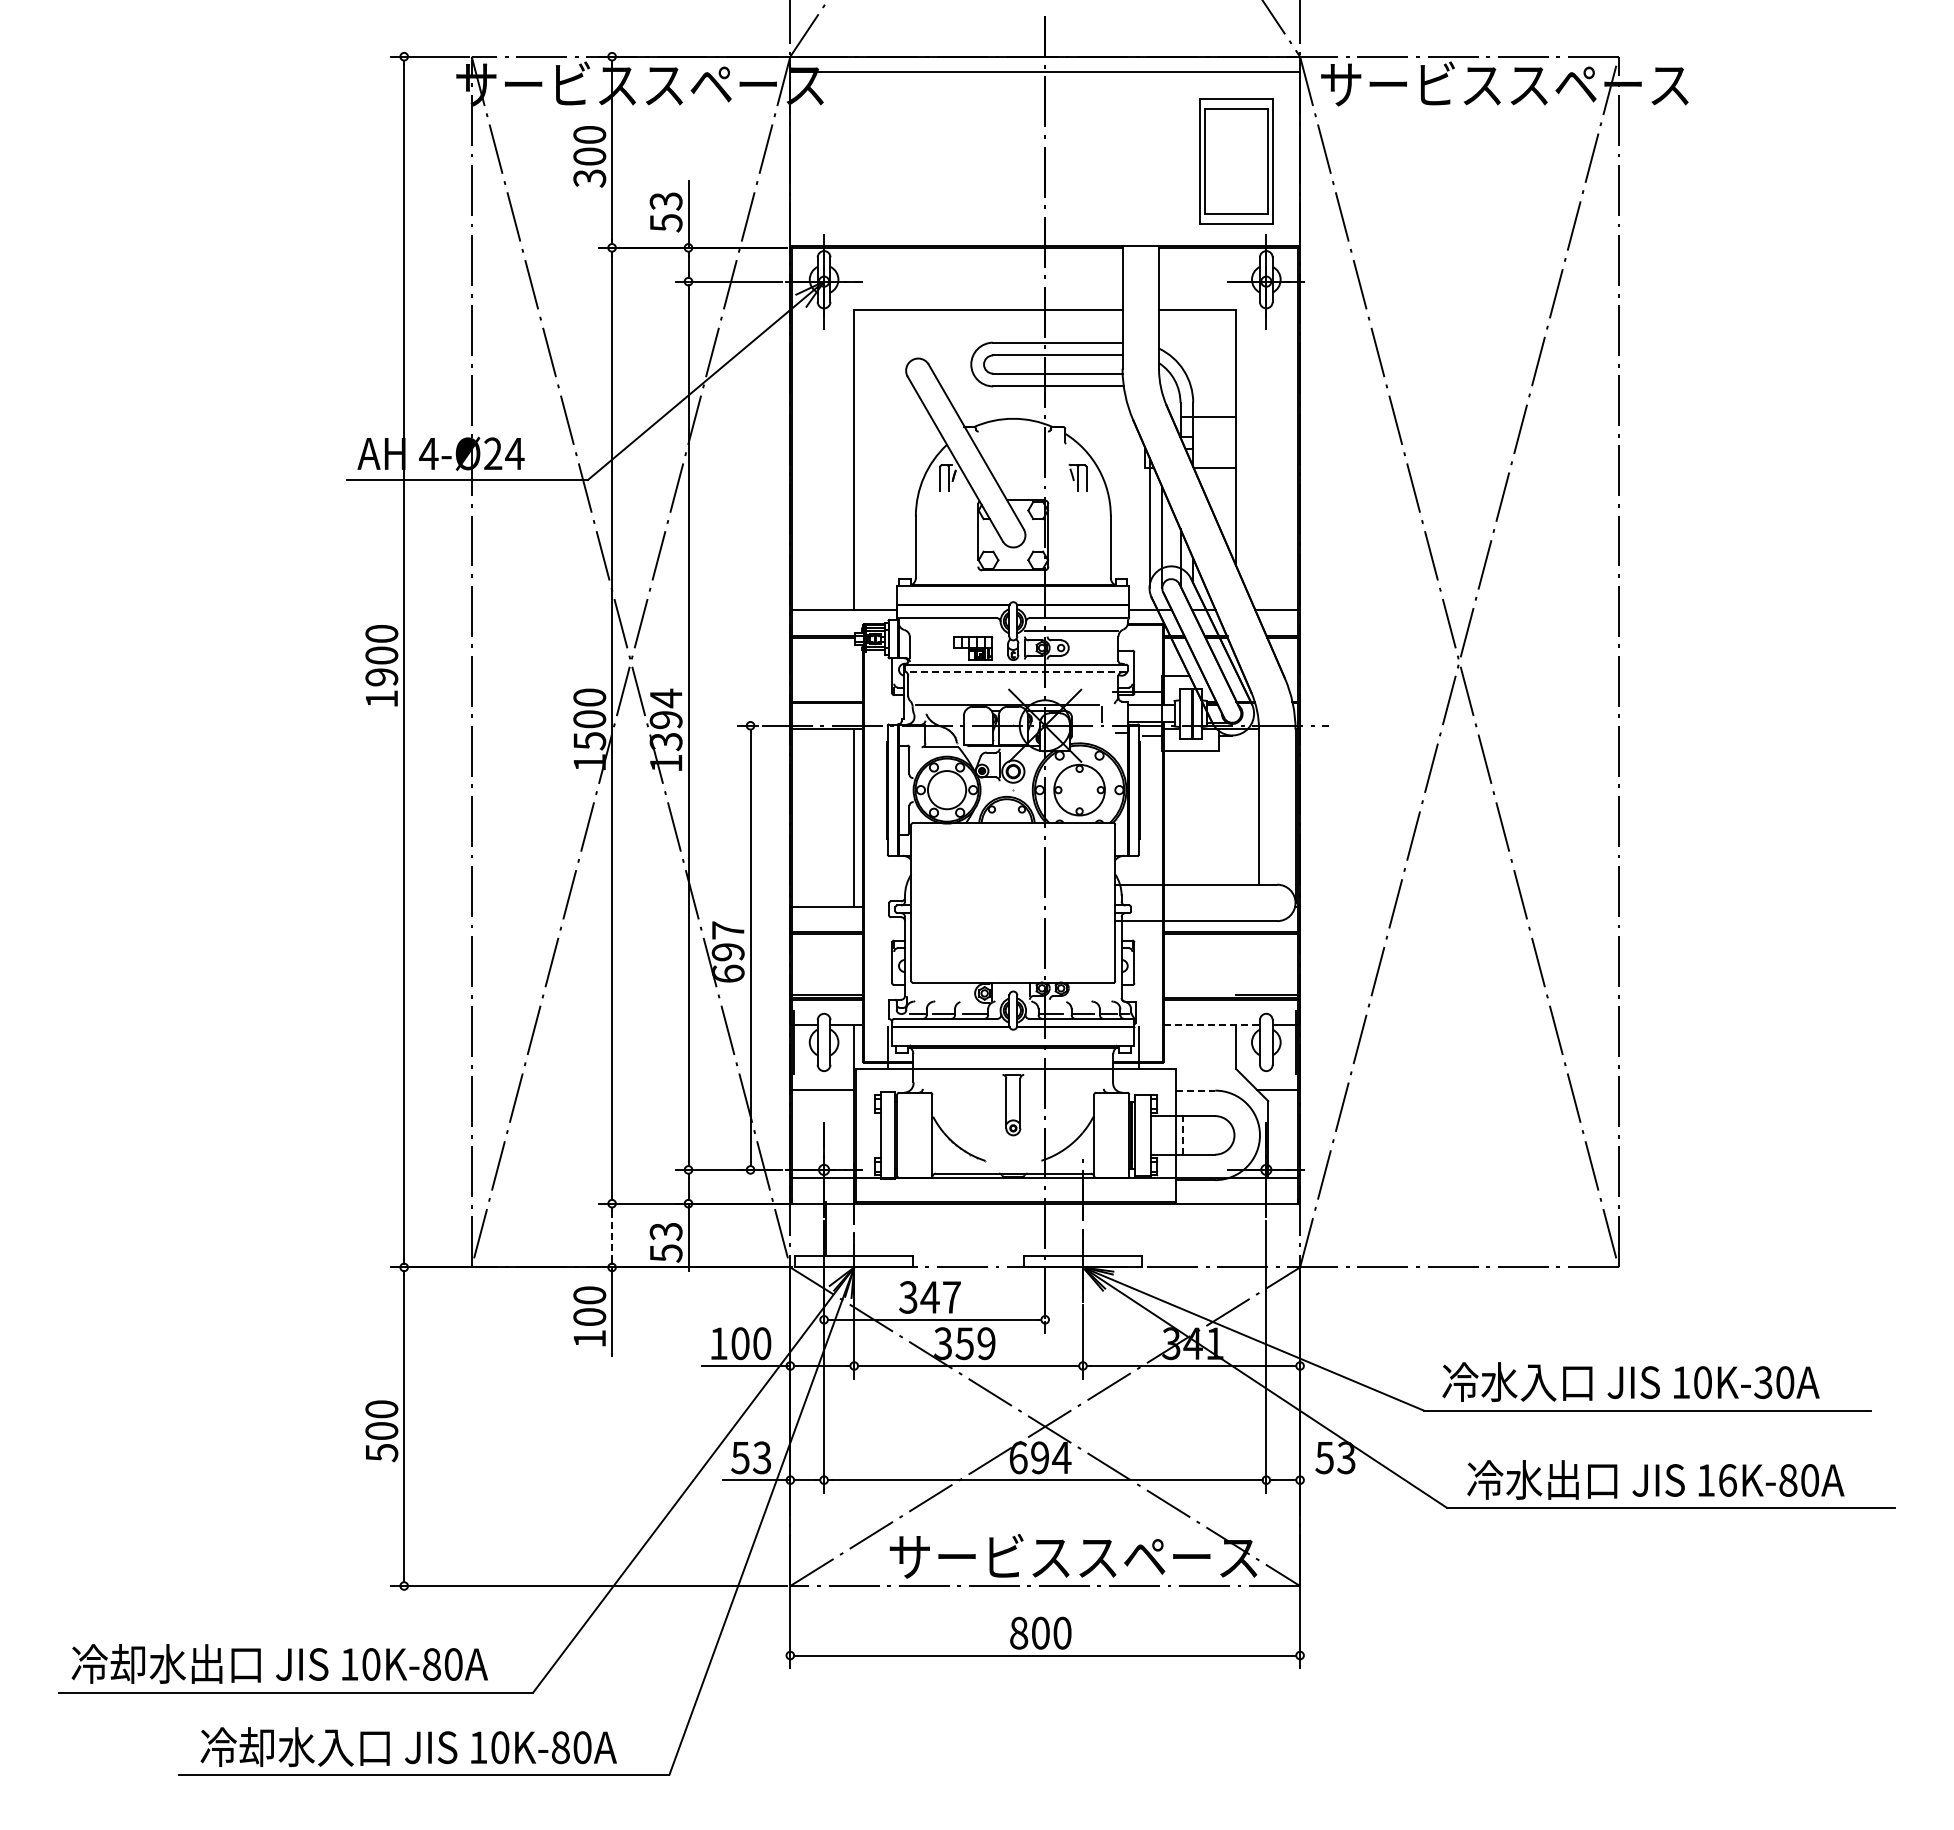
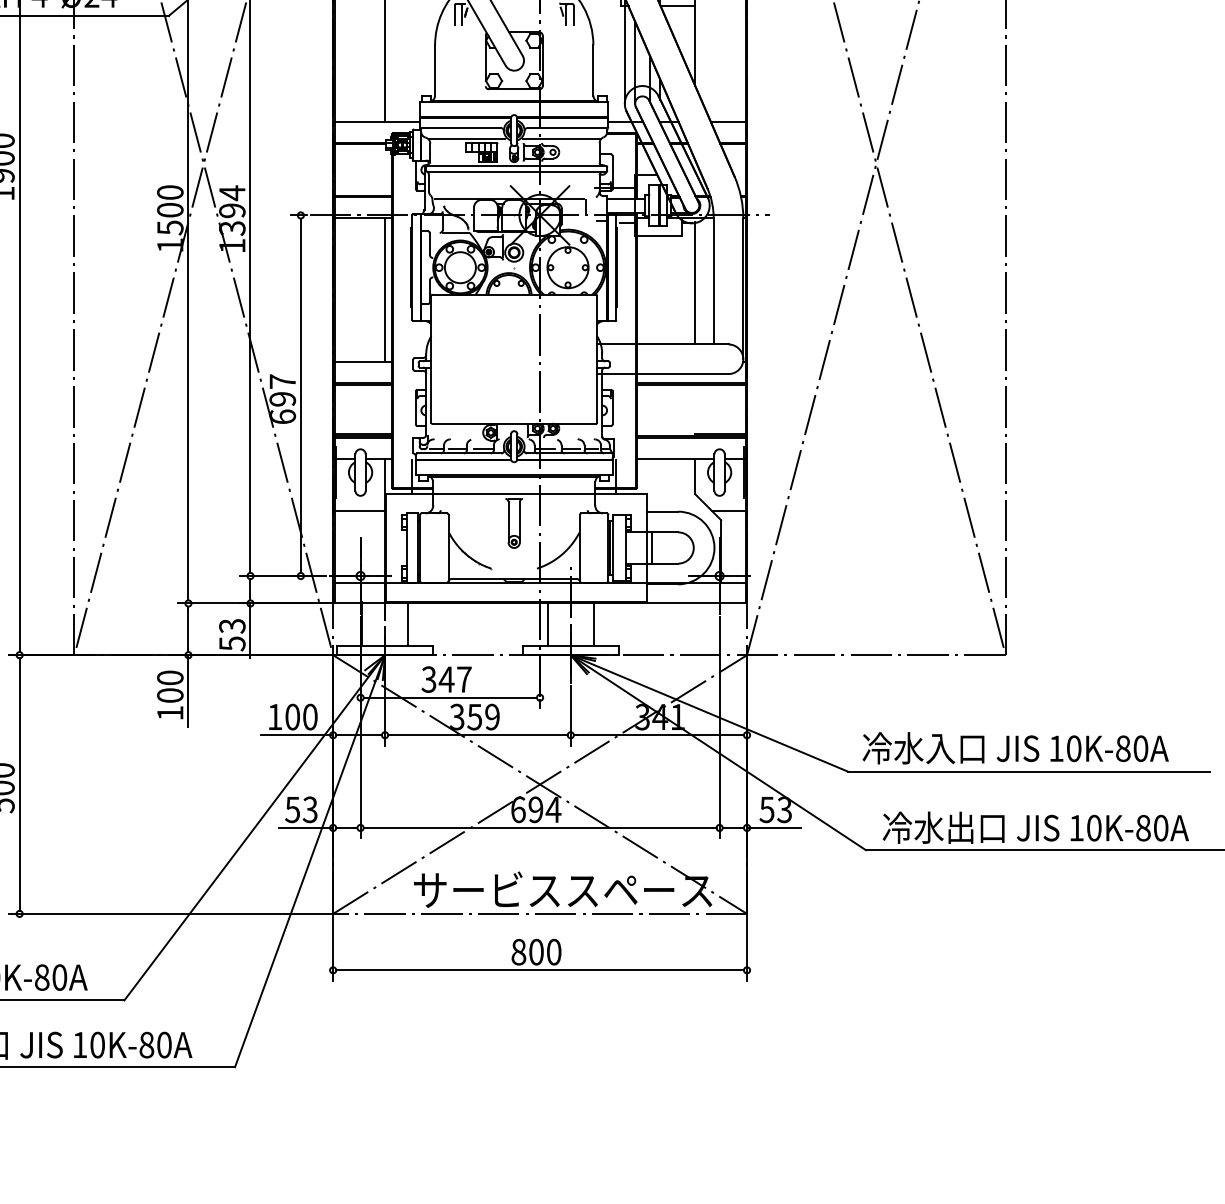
line: (955, 631) -> (467, 138), added
line: (1016, 672) -> (516, 172), dashed -> solid
line: (1236, 808) -> (695, 282), added
line: (1212, 1025) -> (675, 458), dashed -> solid
line: (1196, 1090) -> (662, 511), dashed -> solid
line: (1182, 1134) -> (651, 547), dashed -> solid
line: (882, 1228) -> (407, 623), added
line: (1054, 1228) -> (547, 623), added
line: (1111, 1228) -> (593, 623), added
line: (612, 1236) -> (188, 630), dashed -> solid
text: (1763, 1382) -> (1123, 748), 10K-30A -> 10K-80A
line: (1333, 1480) -> (774, 828), added
text: (1727, 1480) -> (1094, 828), 16K-80A -> 10K-80A

